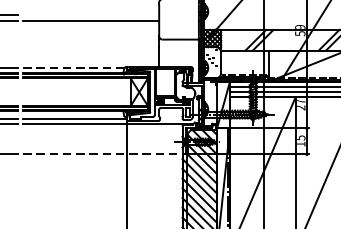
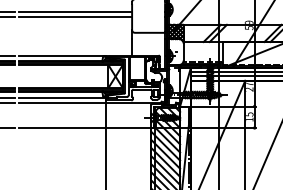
line: (90, 15) -> (75, 12), added
line: (75, 68) -> (62, 56), dashed -> solid
line: (105, 154) -> (87, 128), dashed -> solid

